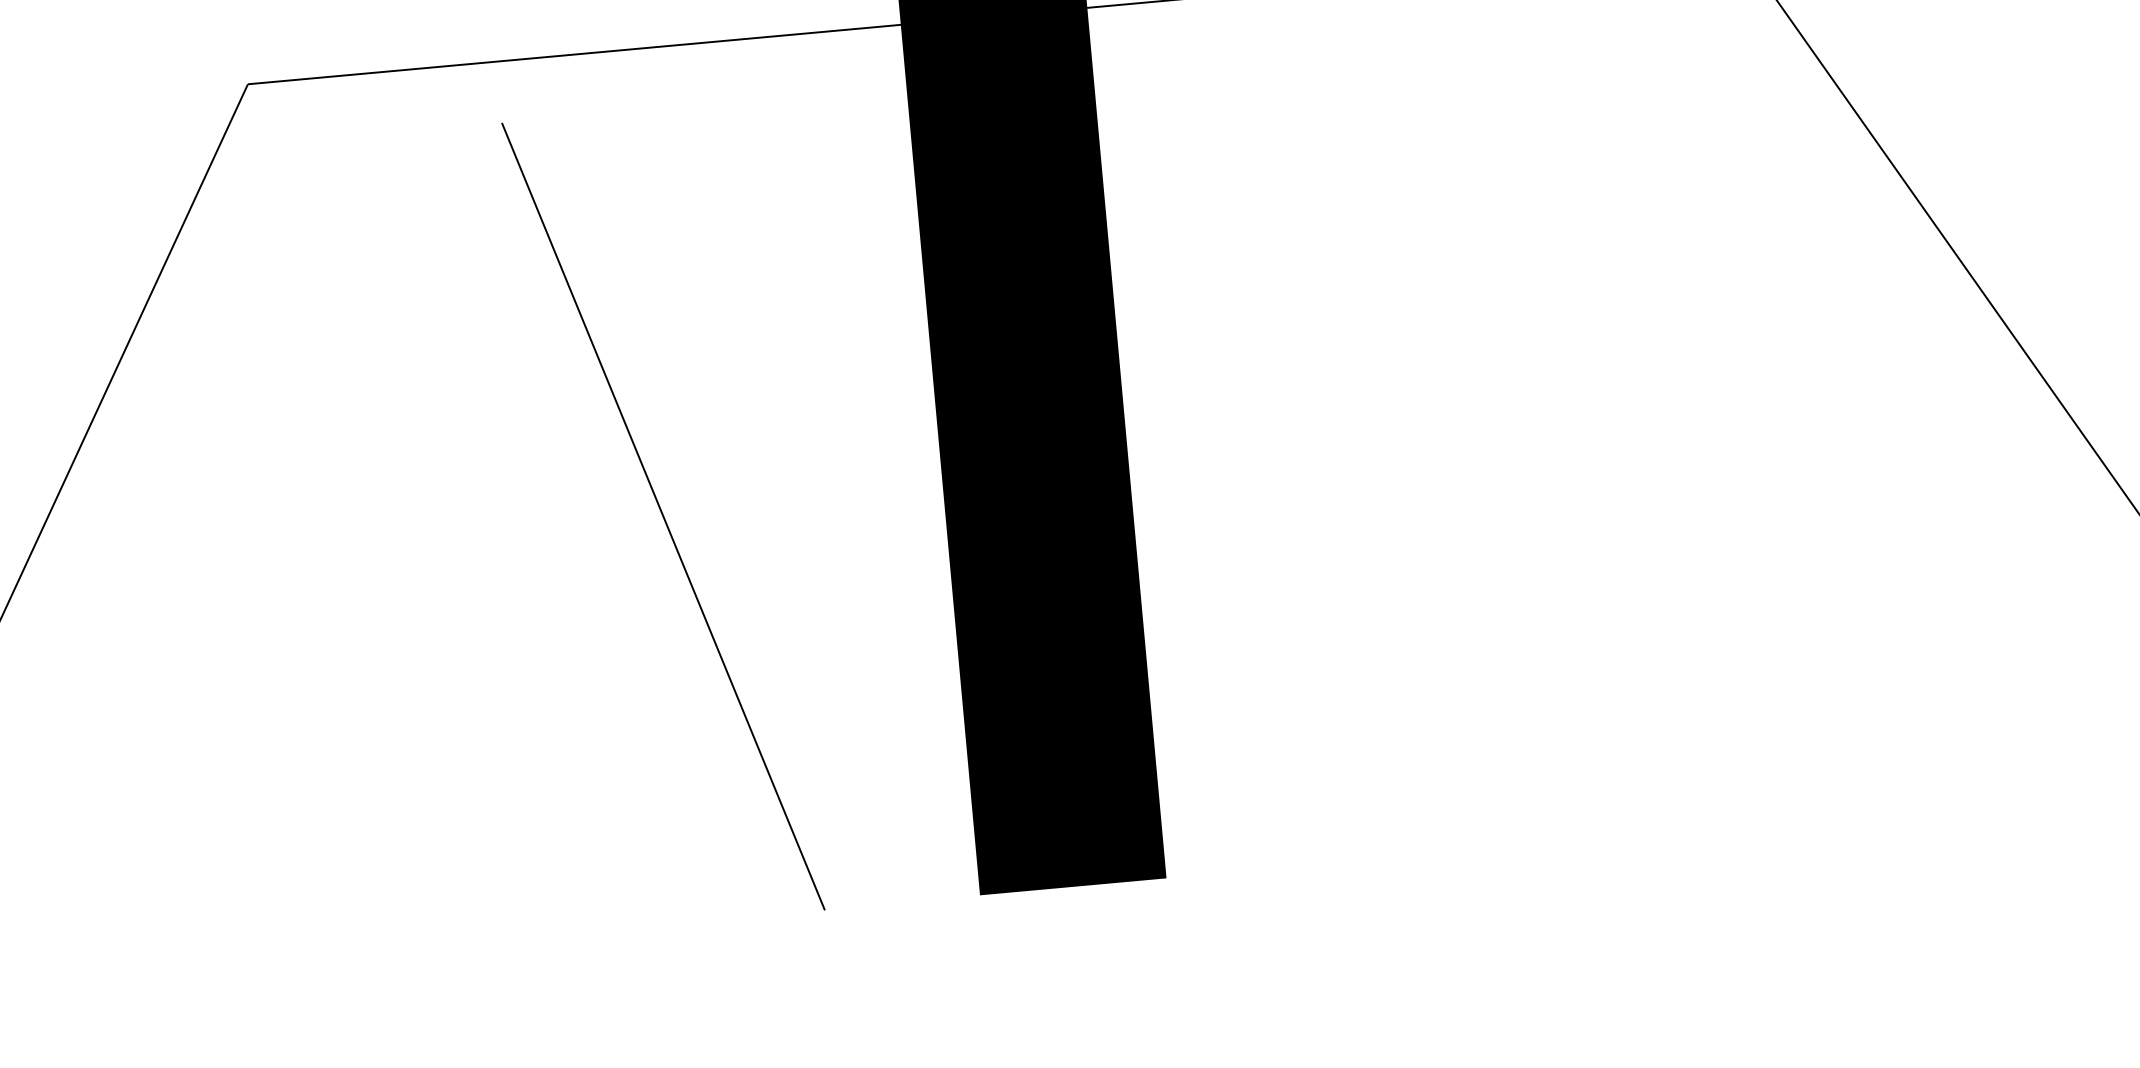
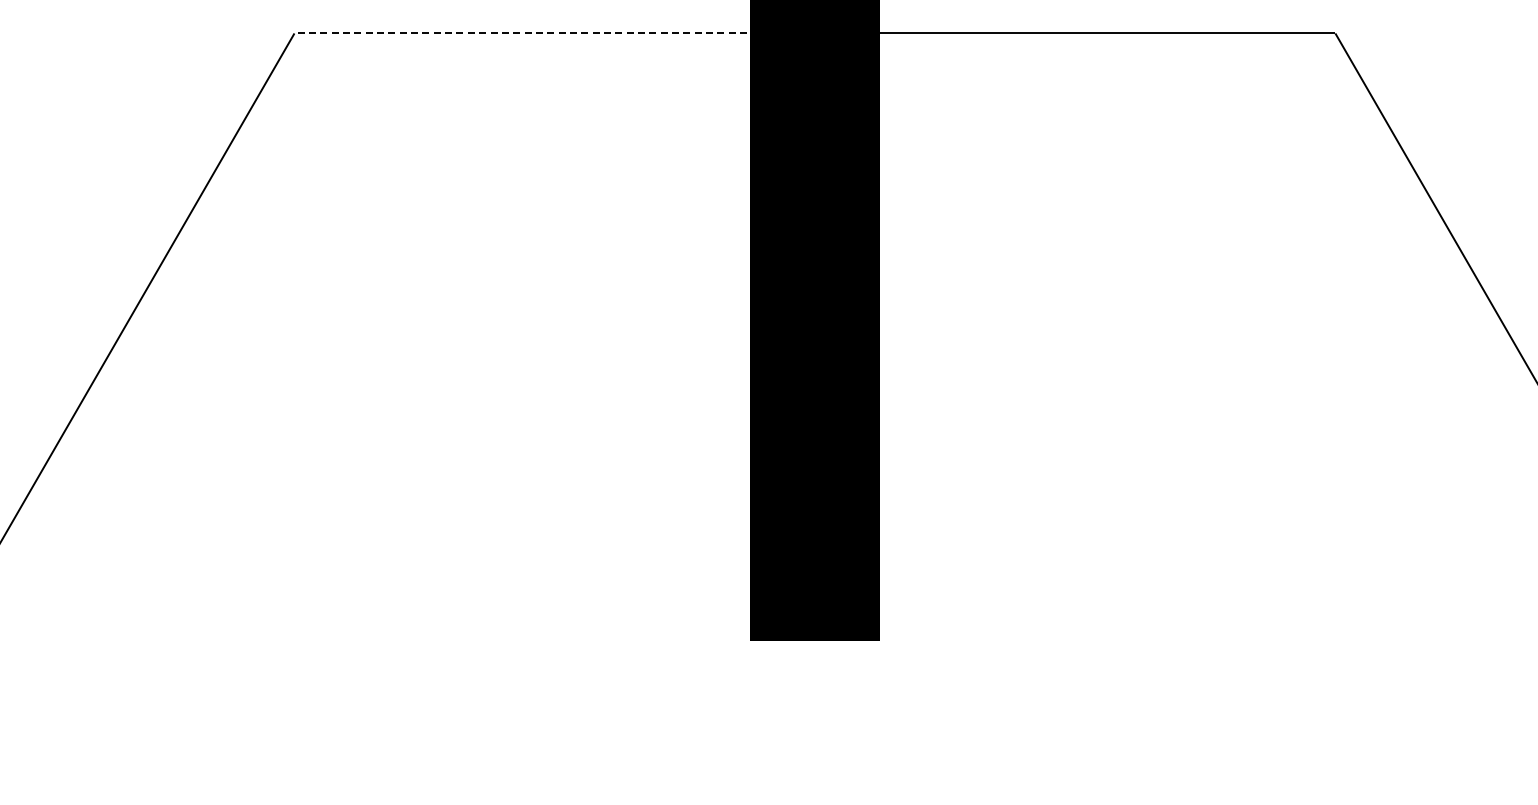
line: (620, 50) -> (554, 33), solid -> dashed
line: (663, 516) -> (554, 358), removed

